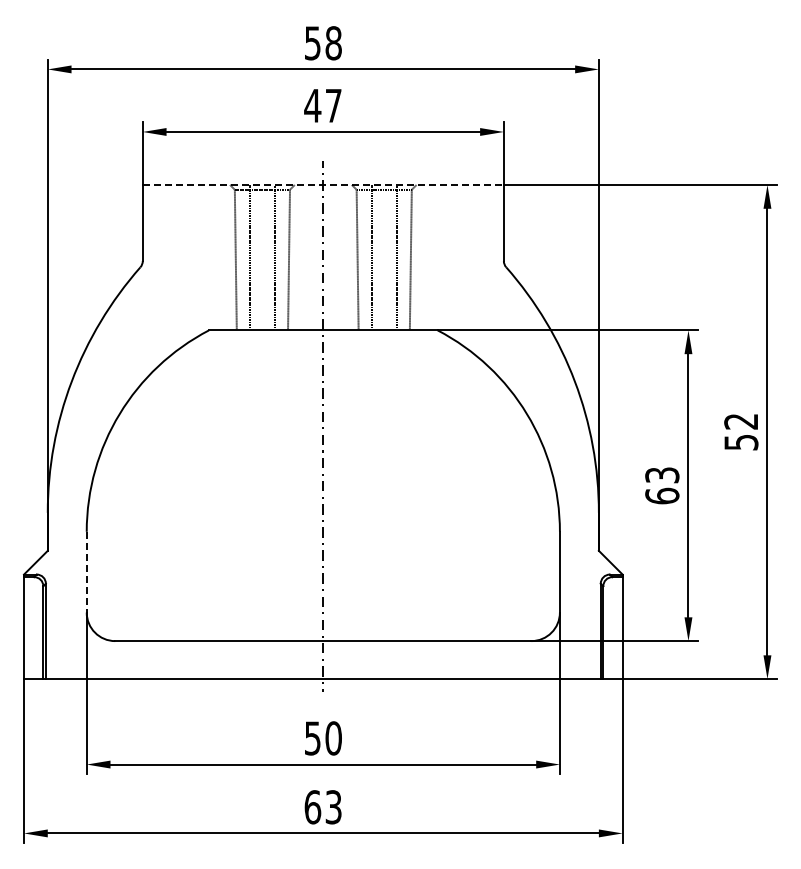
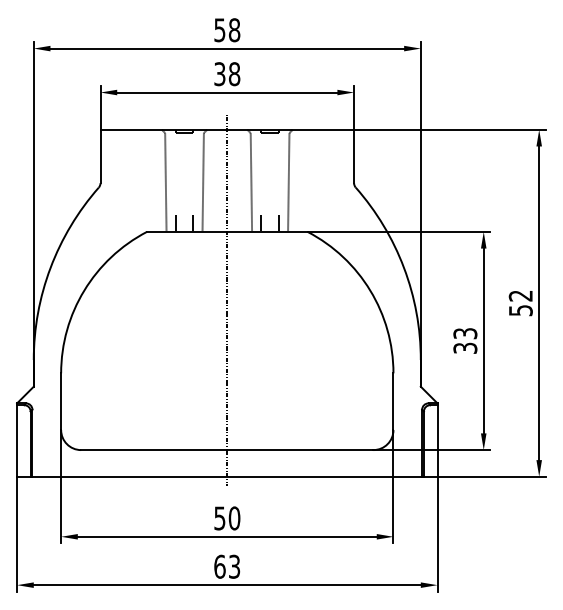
text: (322, 105) -> (226, 73), 47 -> 38
line: (323, 185) -> (227, 130), dashed -> solid
text: (662, 495) -> (465, 347), 63 -> 33
line: (86, 572) -> (60, 401), dashed -> solid

